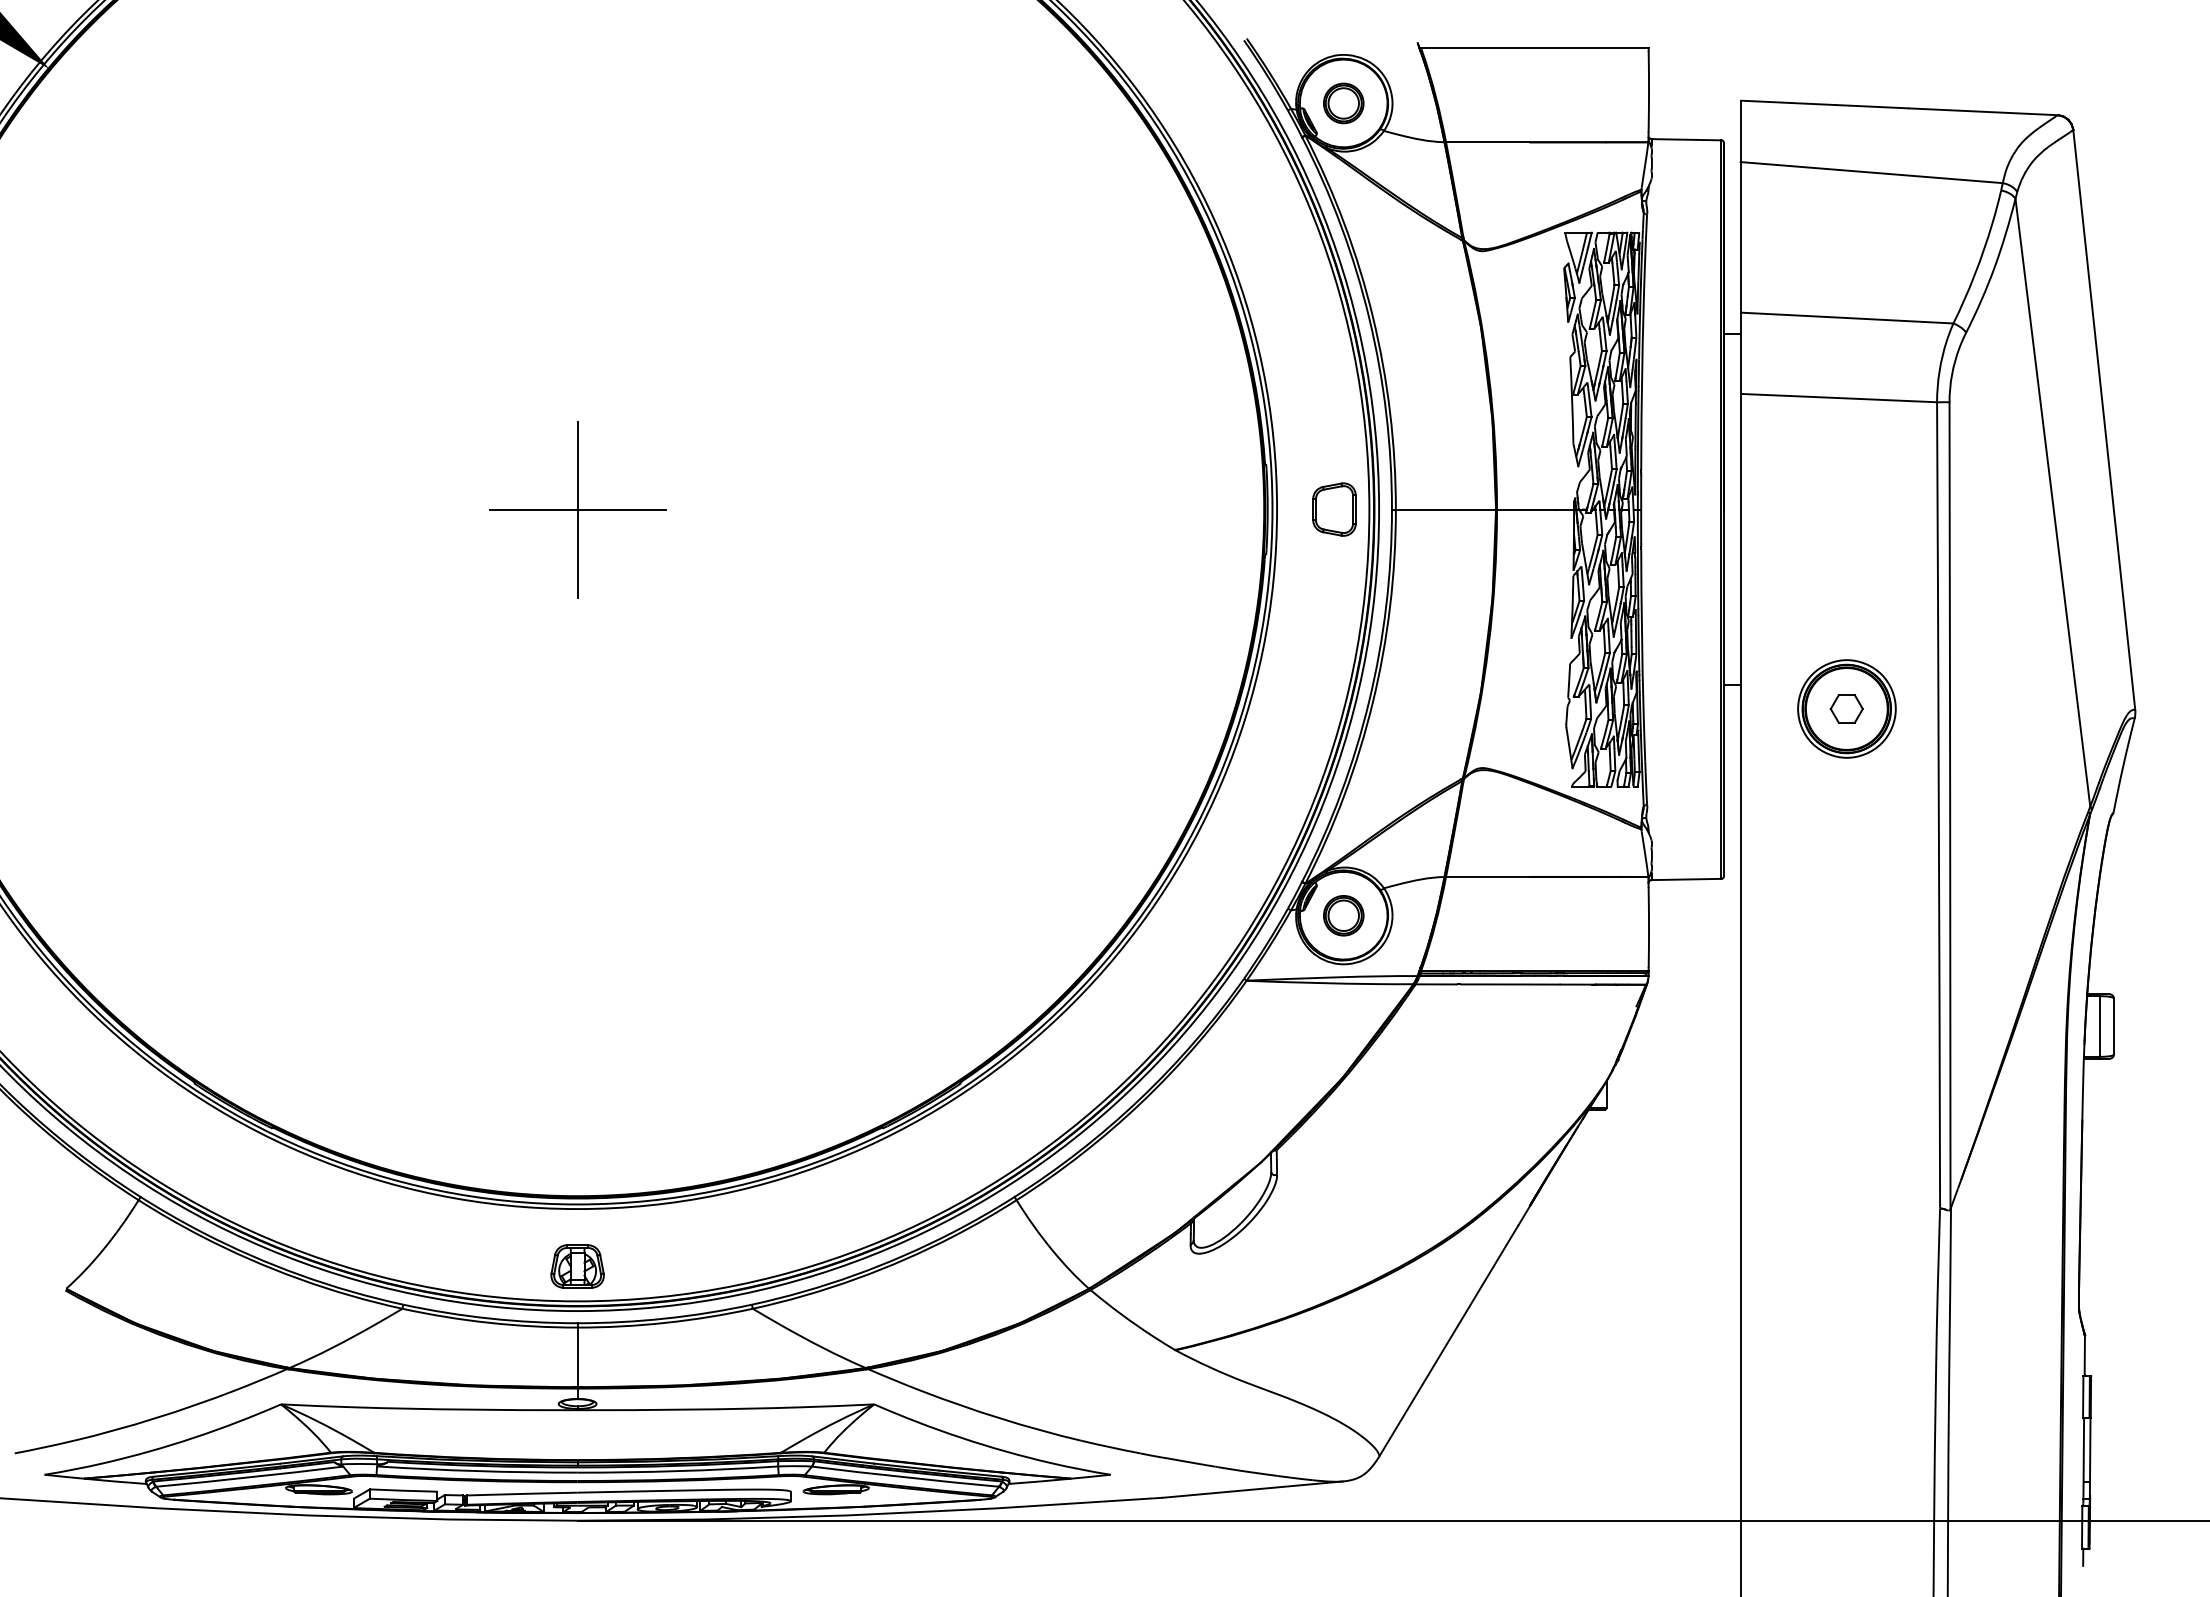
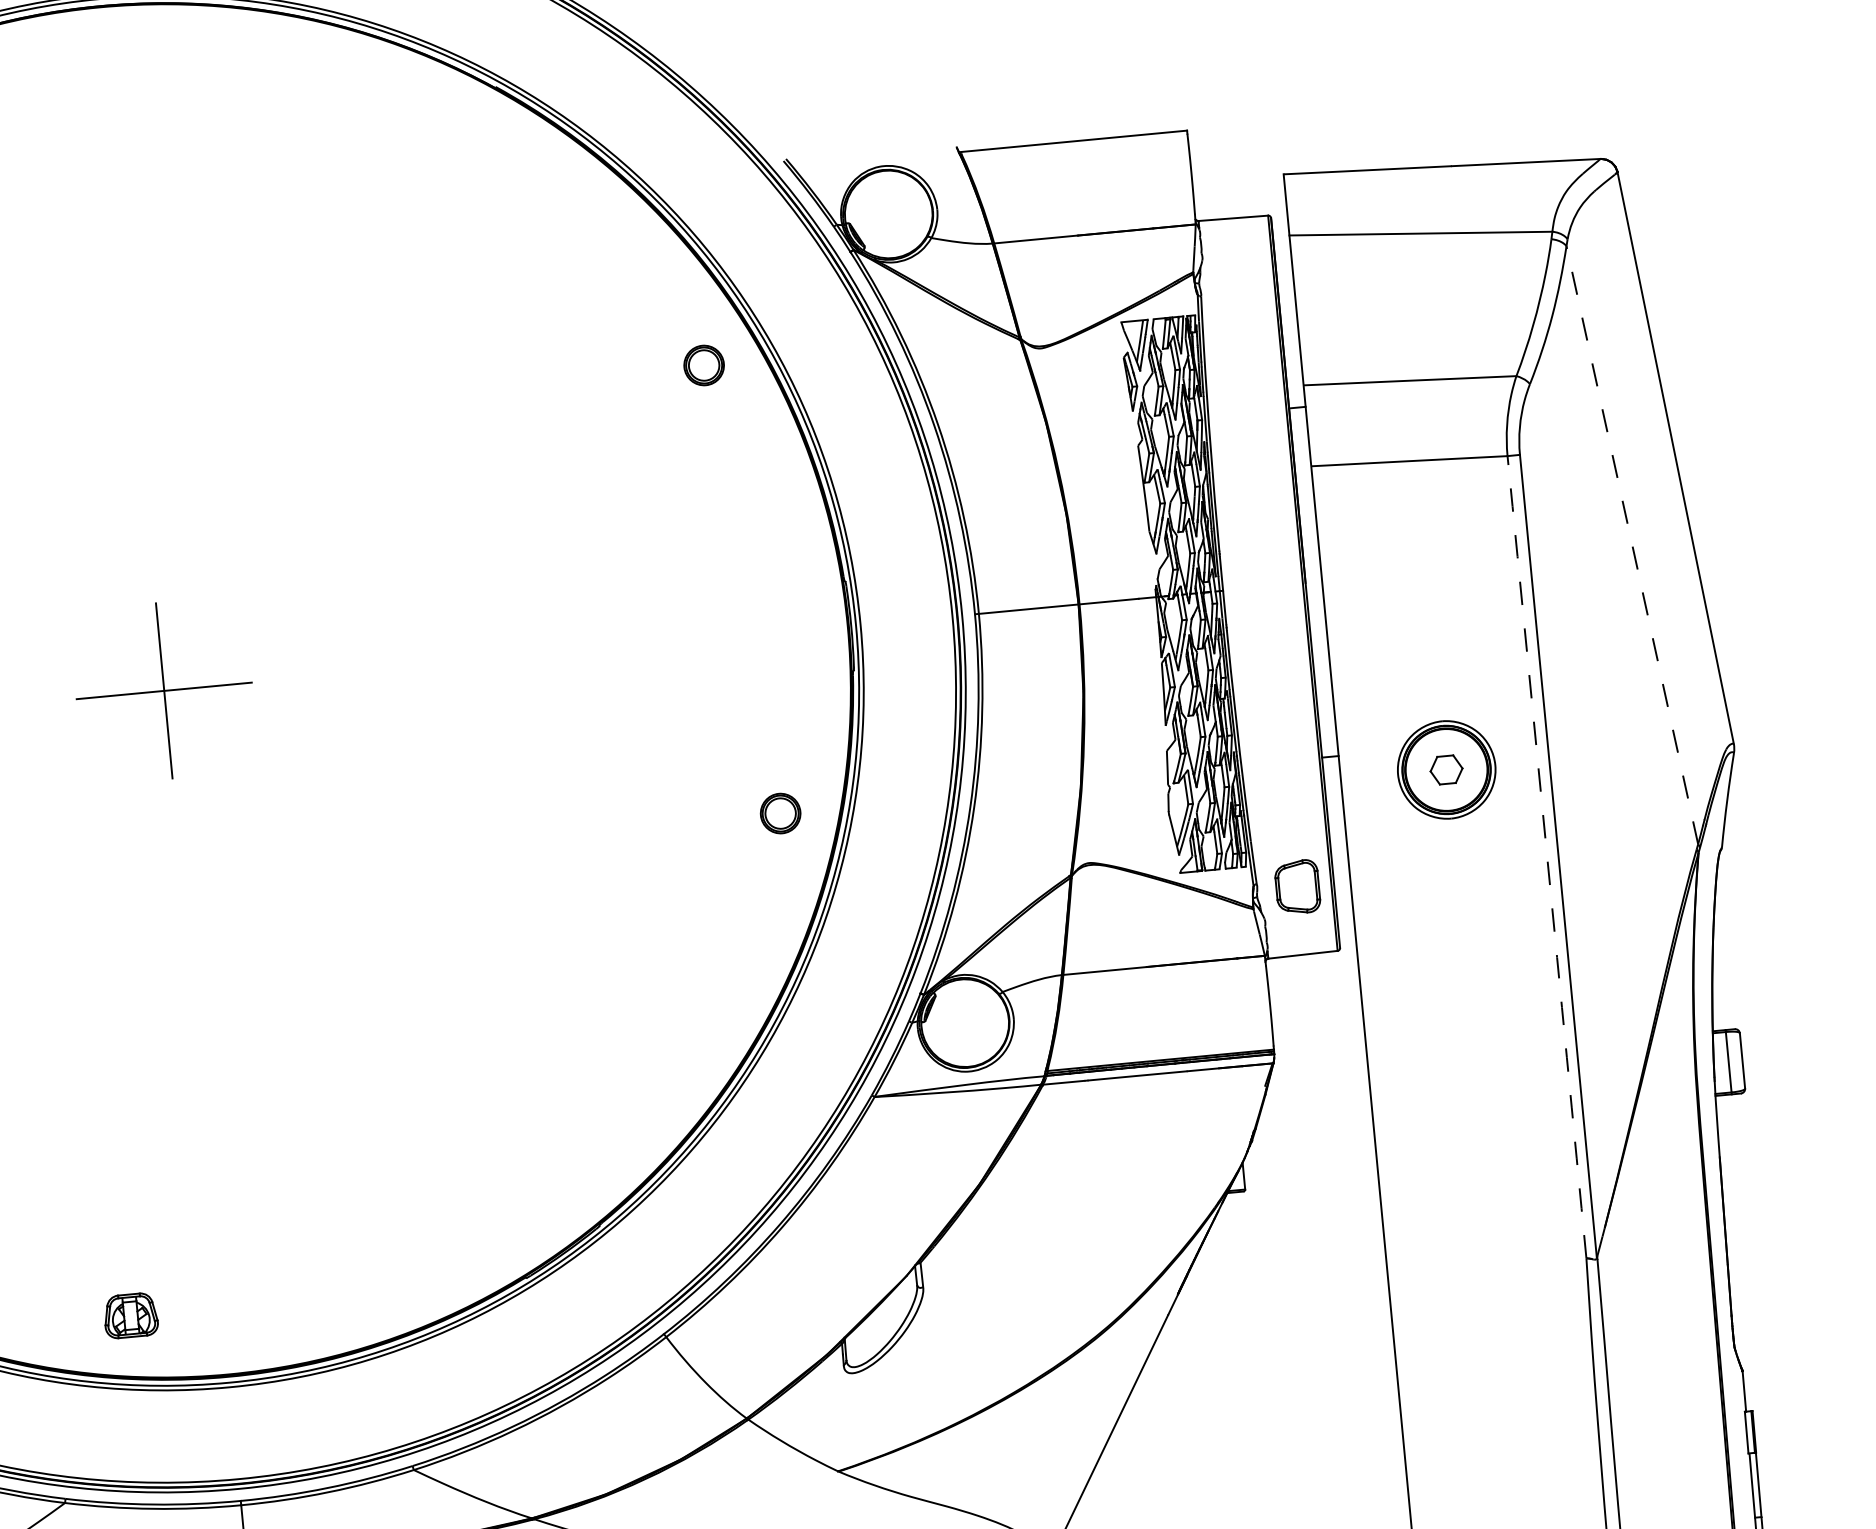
part: (1343, 103) -> (703, 365), moved
line: (2052, 502) -> (1631, 545), solid -> dashed
part: (1334, 509) -> (1297, 887), moved
arc: (1938, 805) -> (1546, 857), solid -> dashed
part: (1343, 915) -> (780, 813), moved
part: (577, 1266) -> (130, 1315), moved

